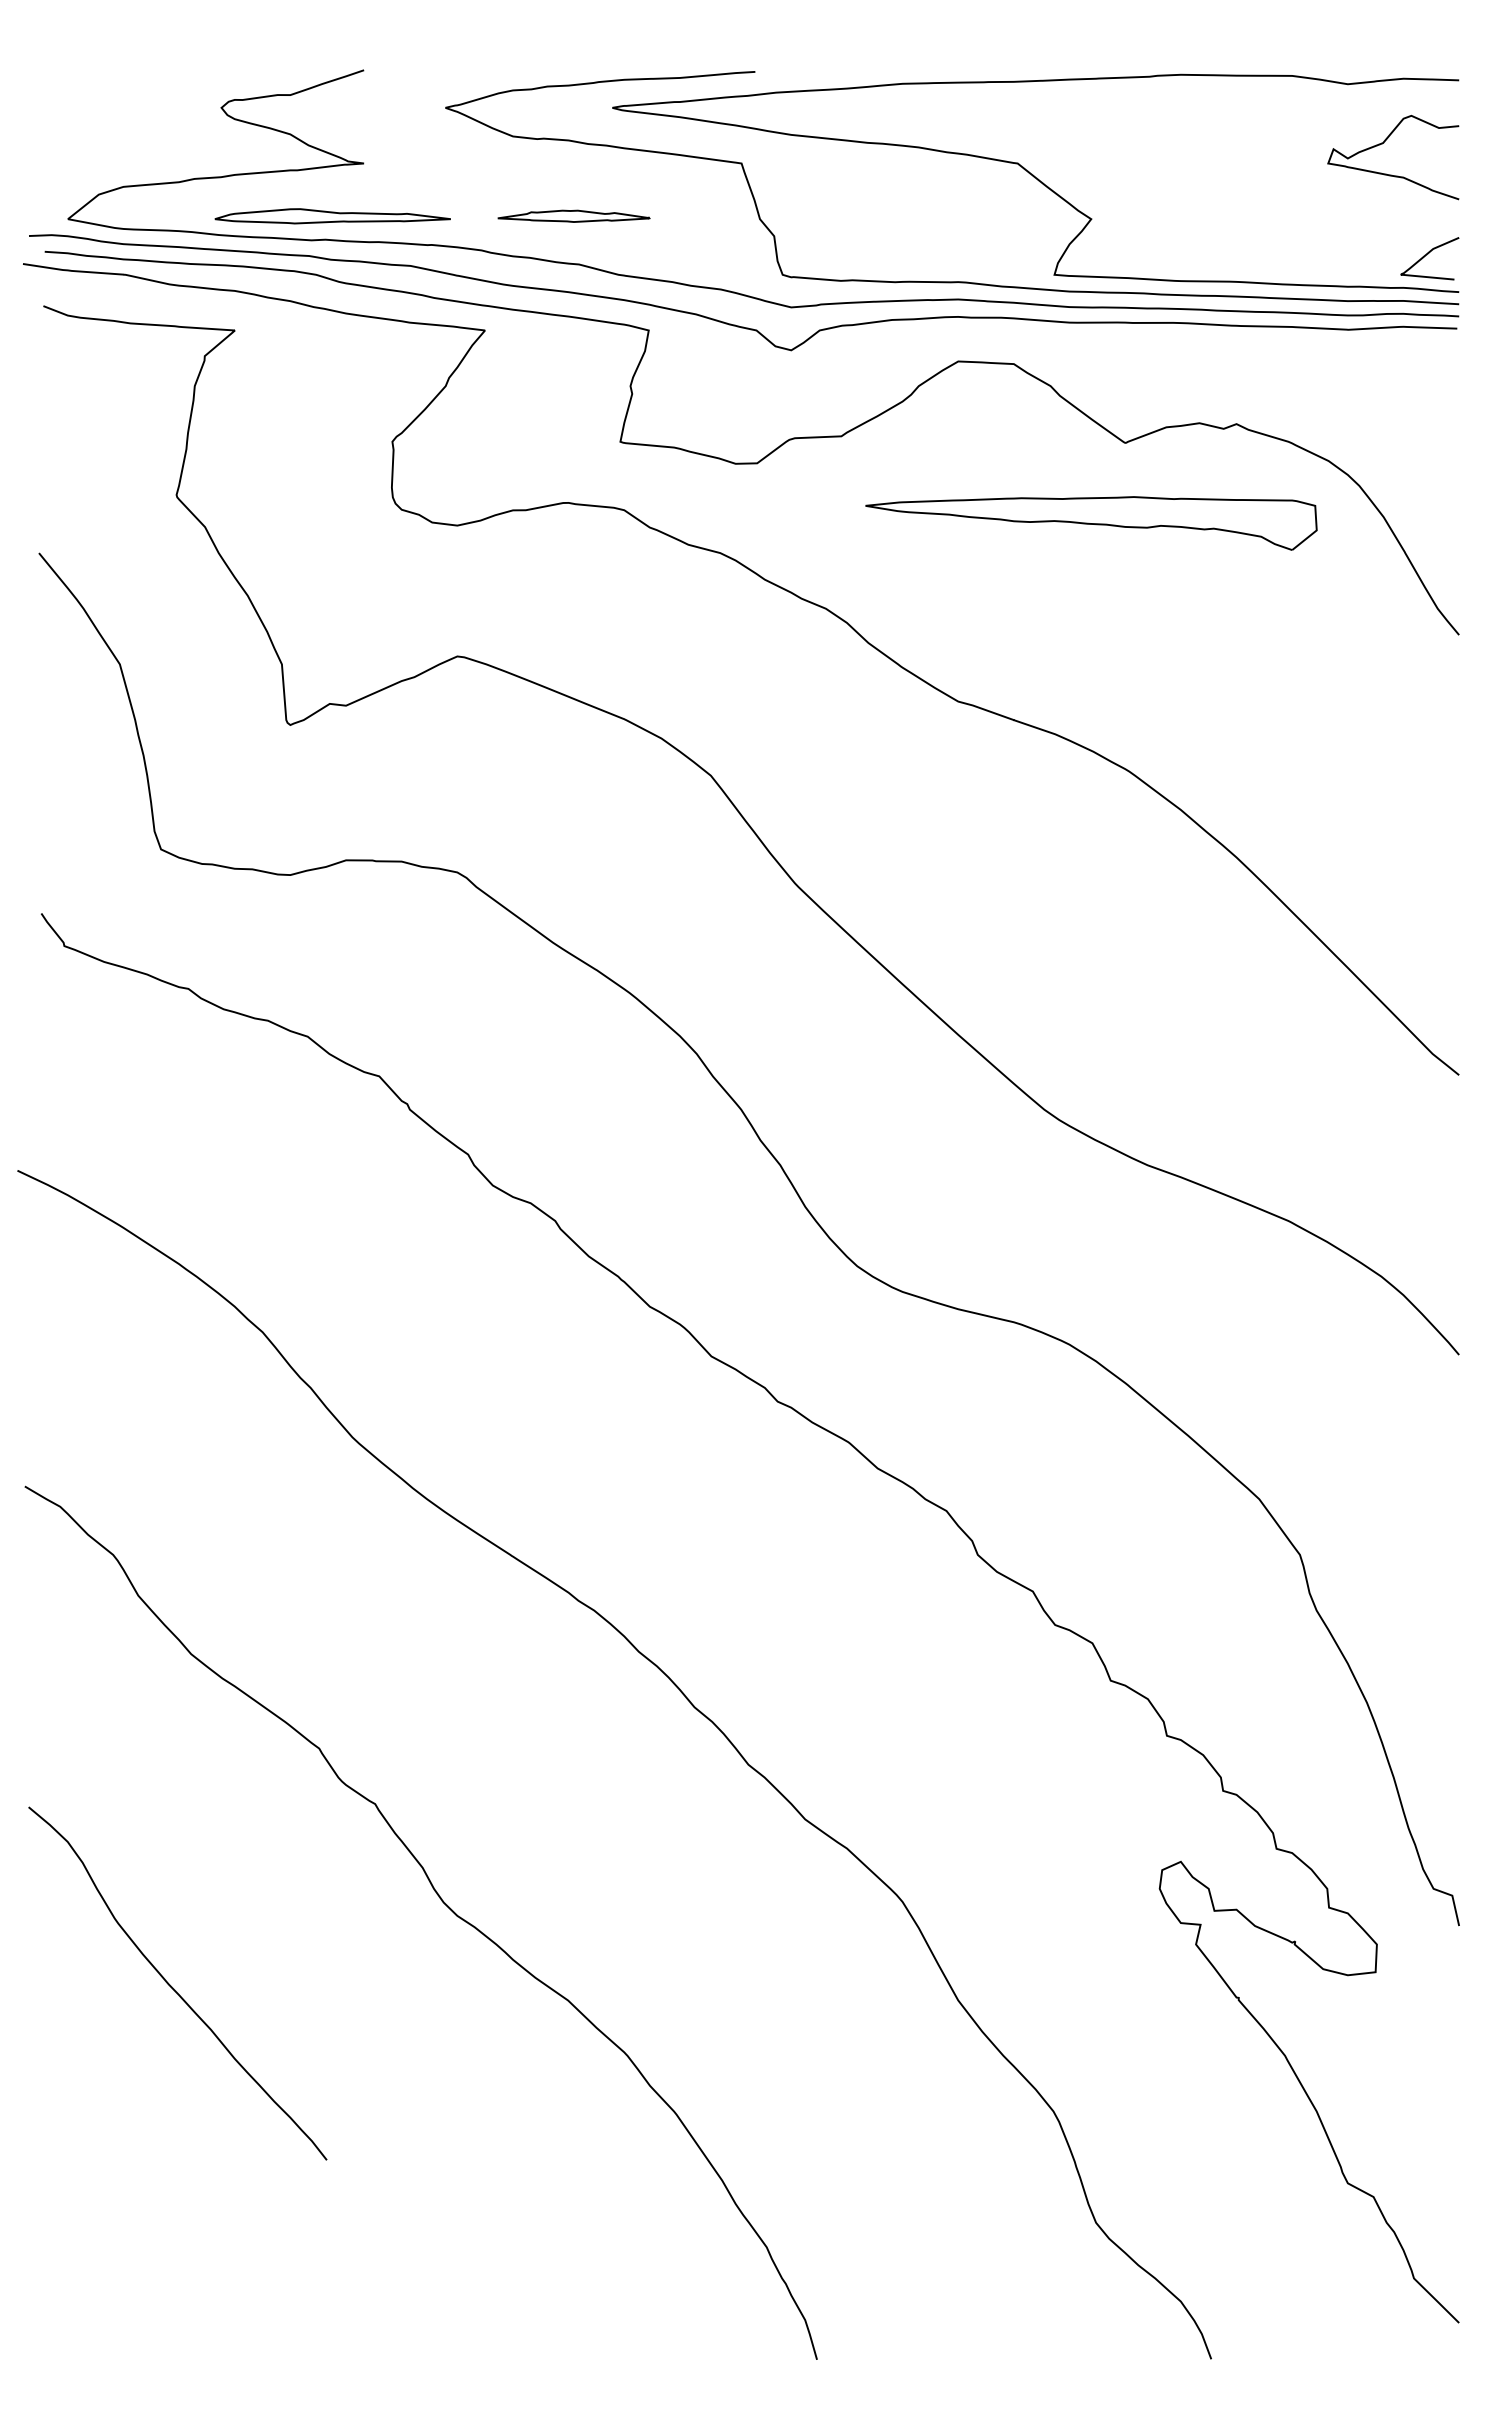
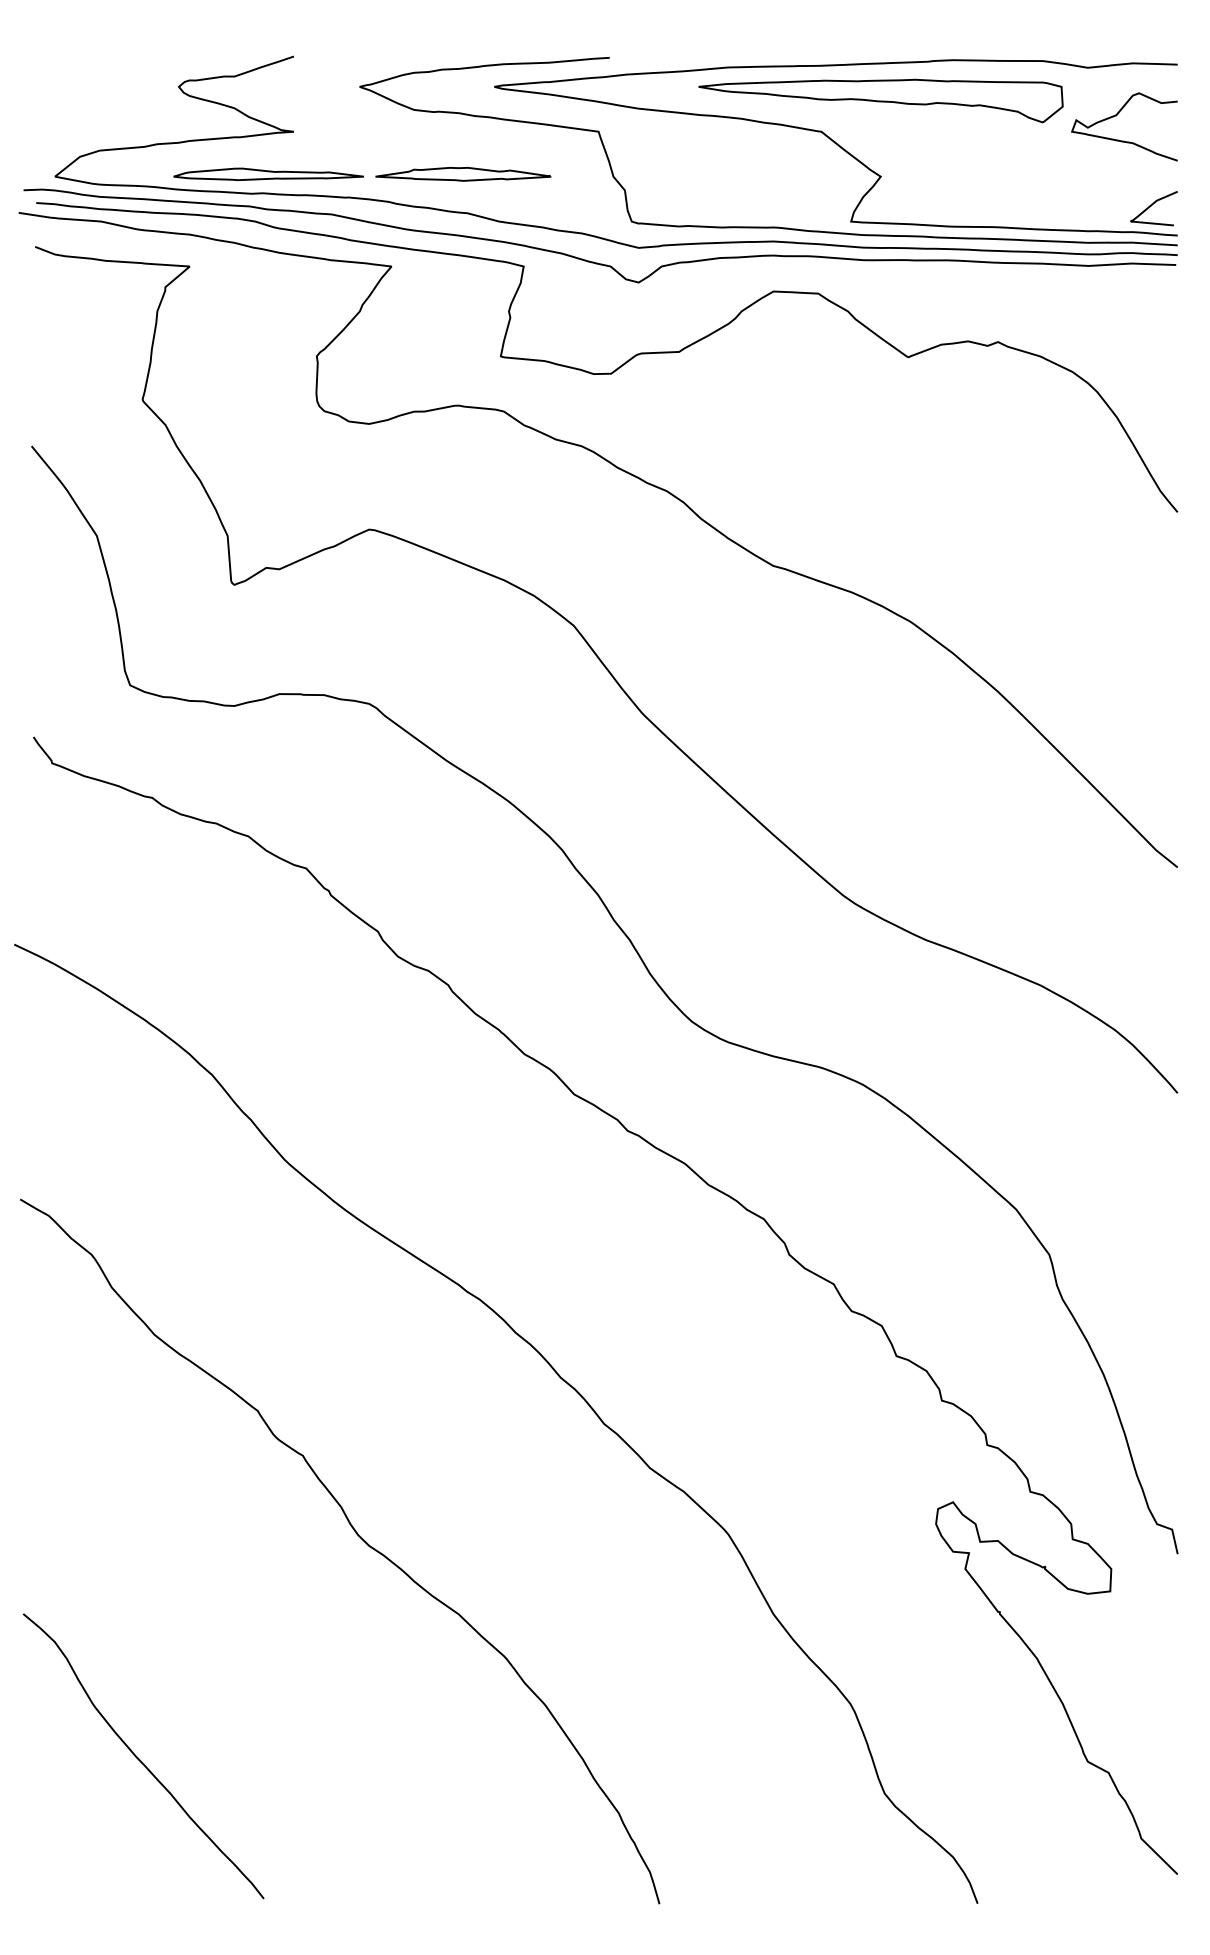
part: (573, 216) -> (462, 174), size x1.43
part: (1091, 523) -> (880, 101), moved
curve: (173, 1987) -> (140, 1759), moved

